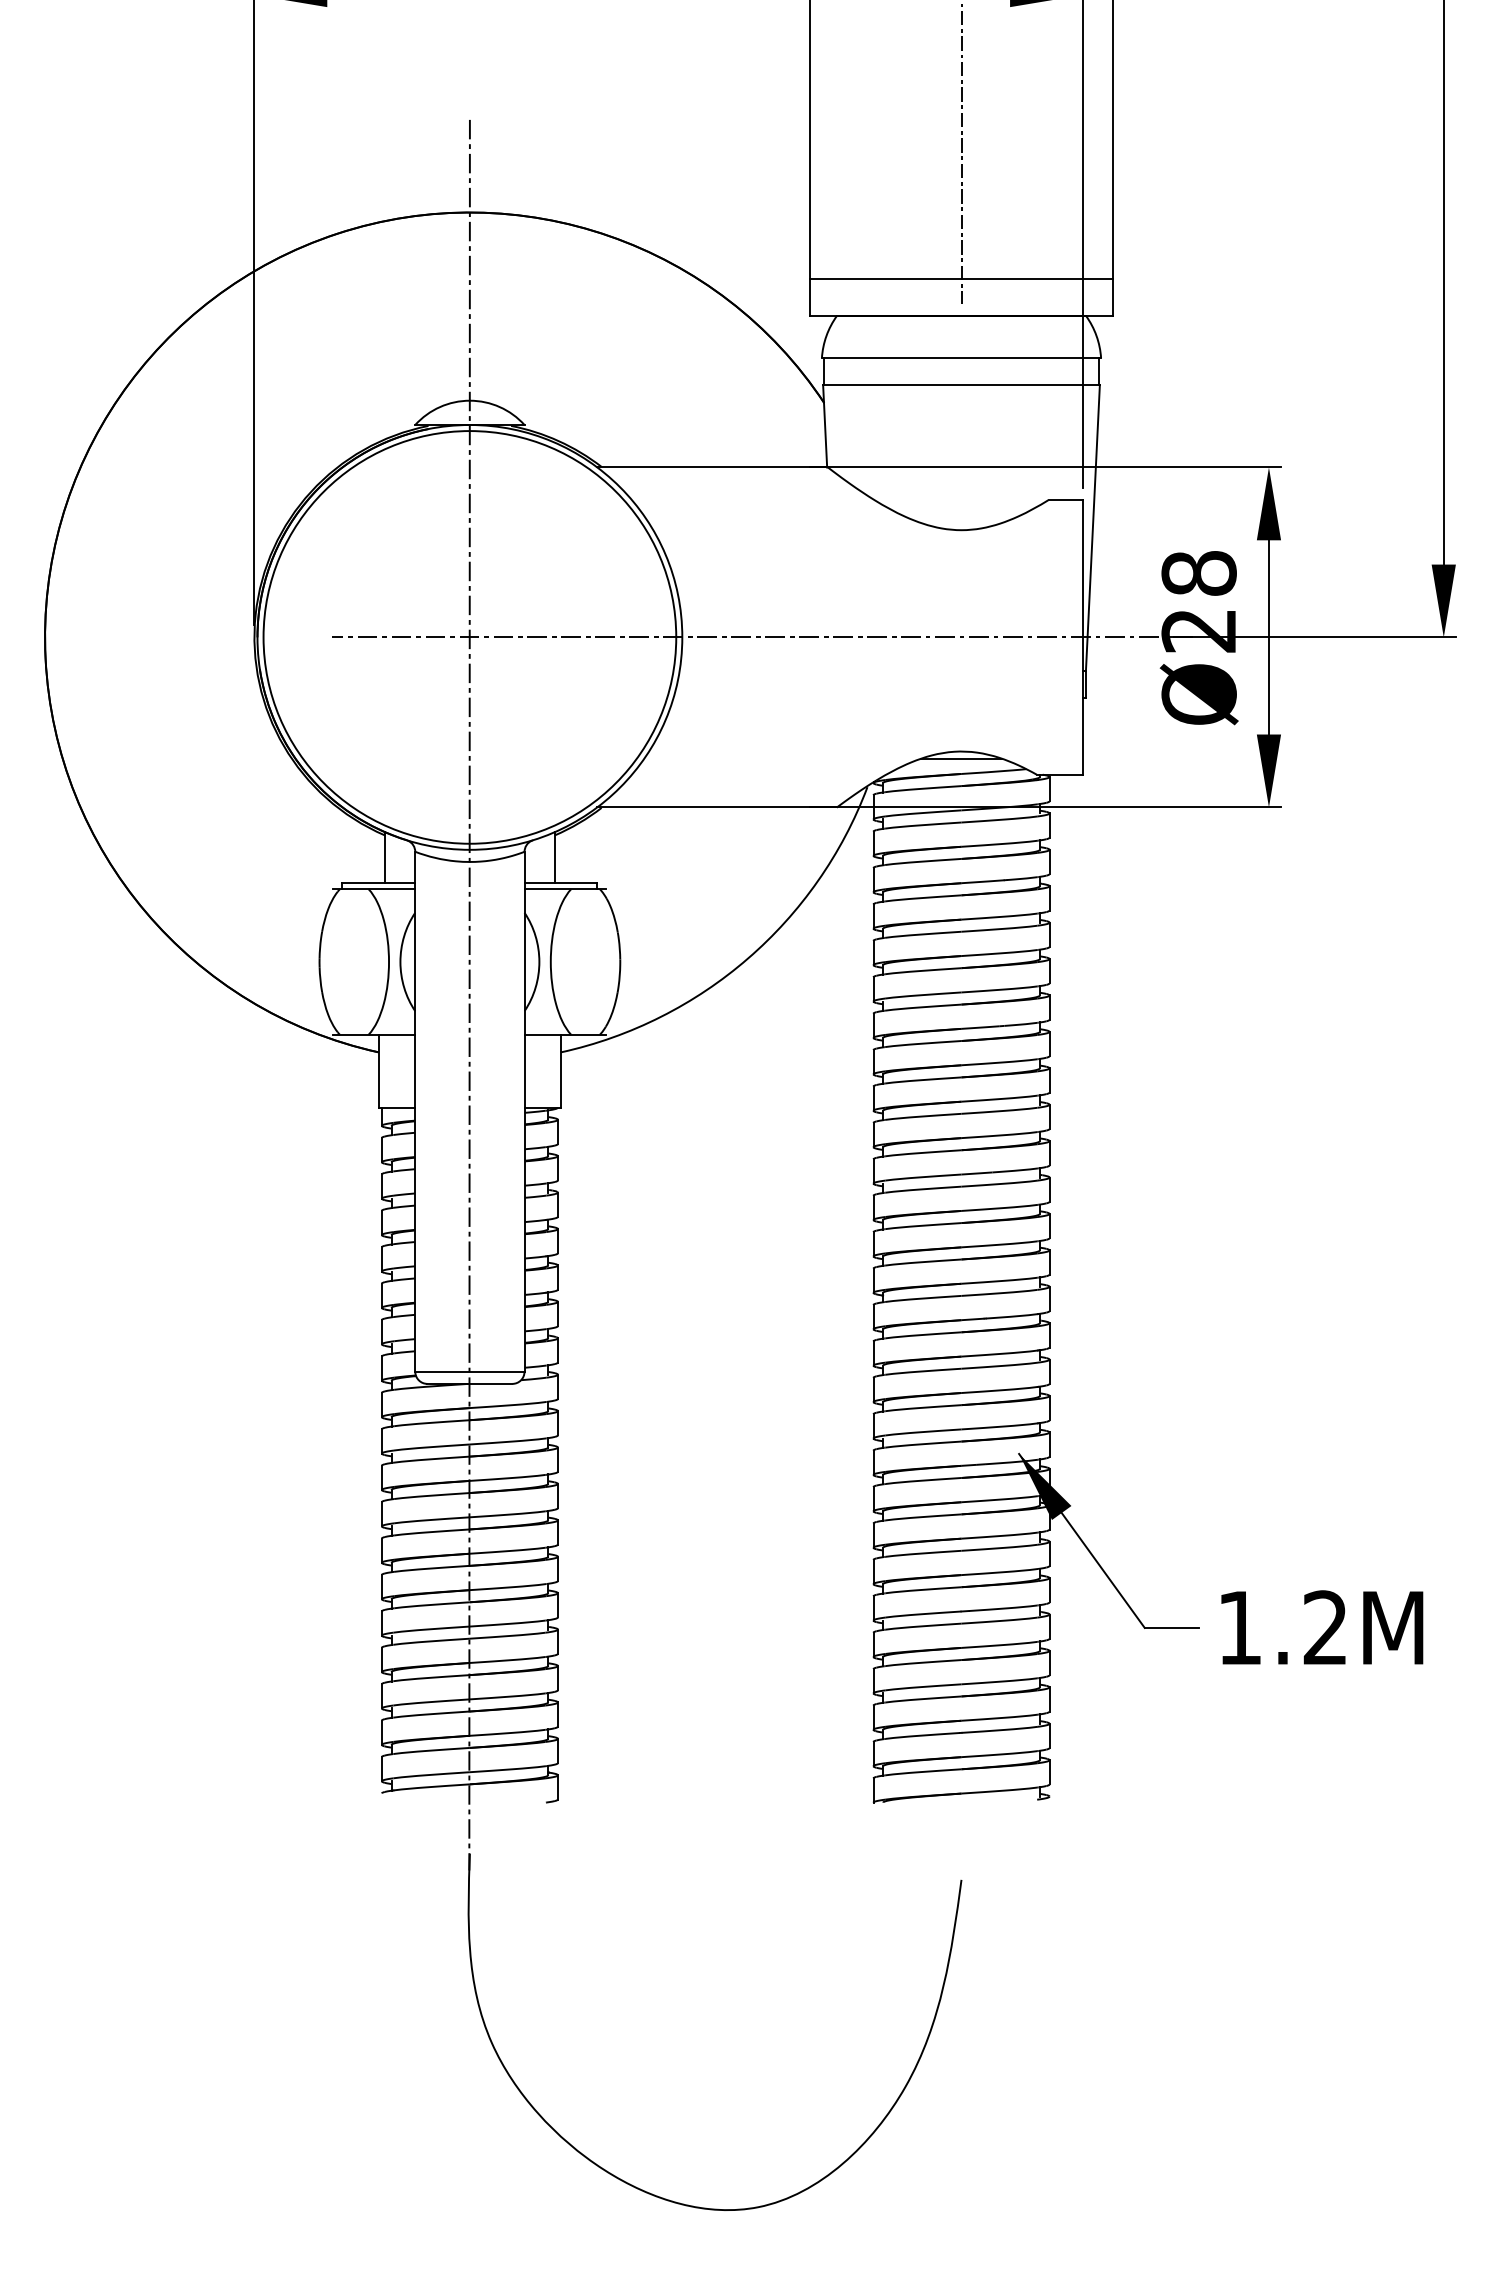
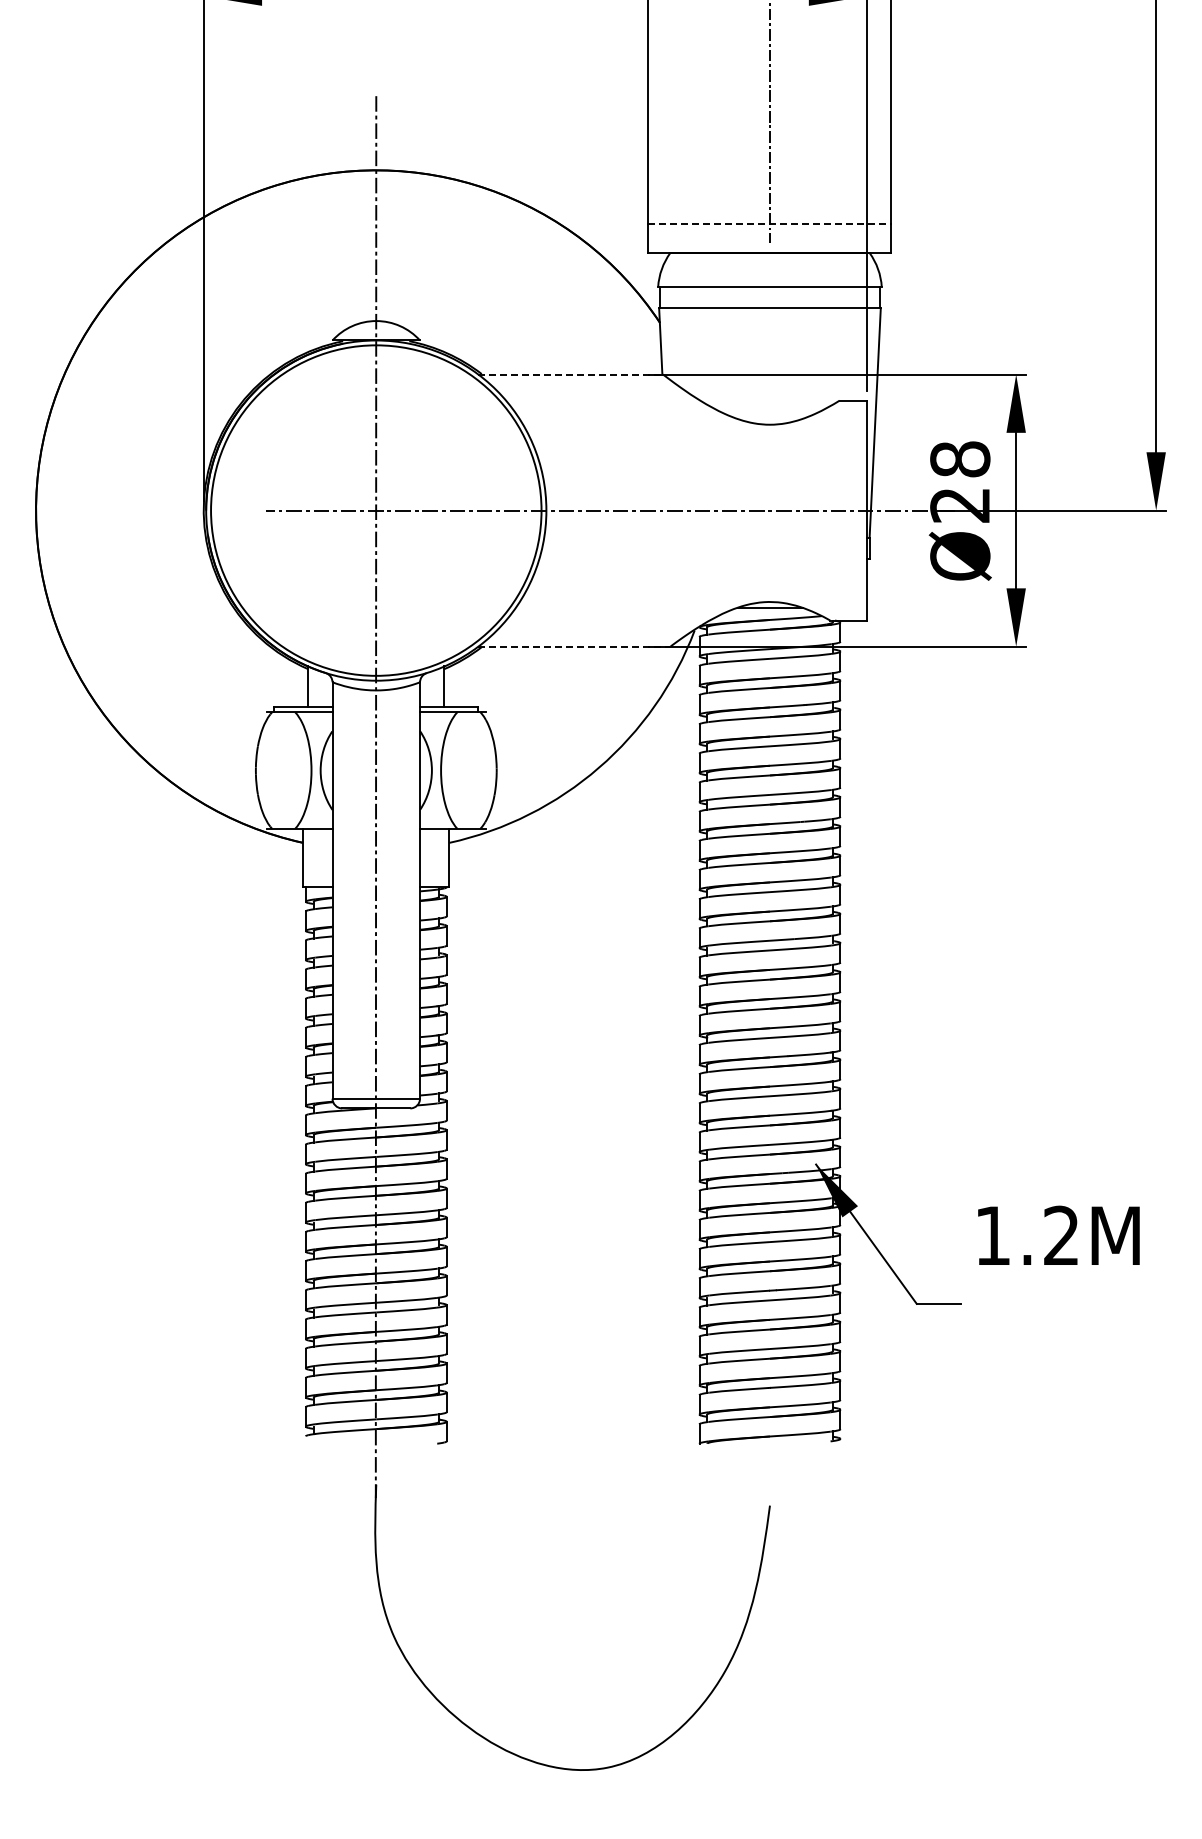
line: (960, 278) -> (769, 223), solid -> dashed
line: (712, 467) -> (570, 374), solid -> dashed
line: (717, 807) -> (574, 646), solid -> dashed
text: (1321, 1626) -> (1058, 1234), moved

